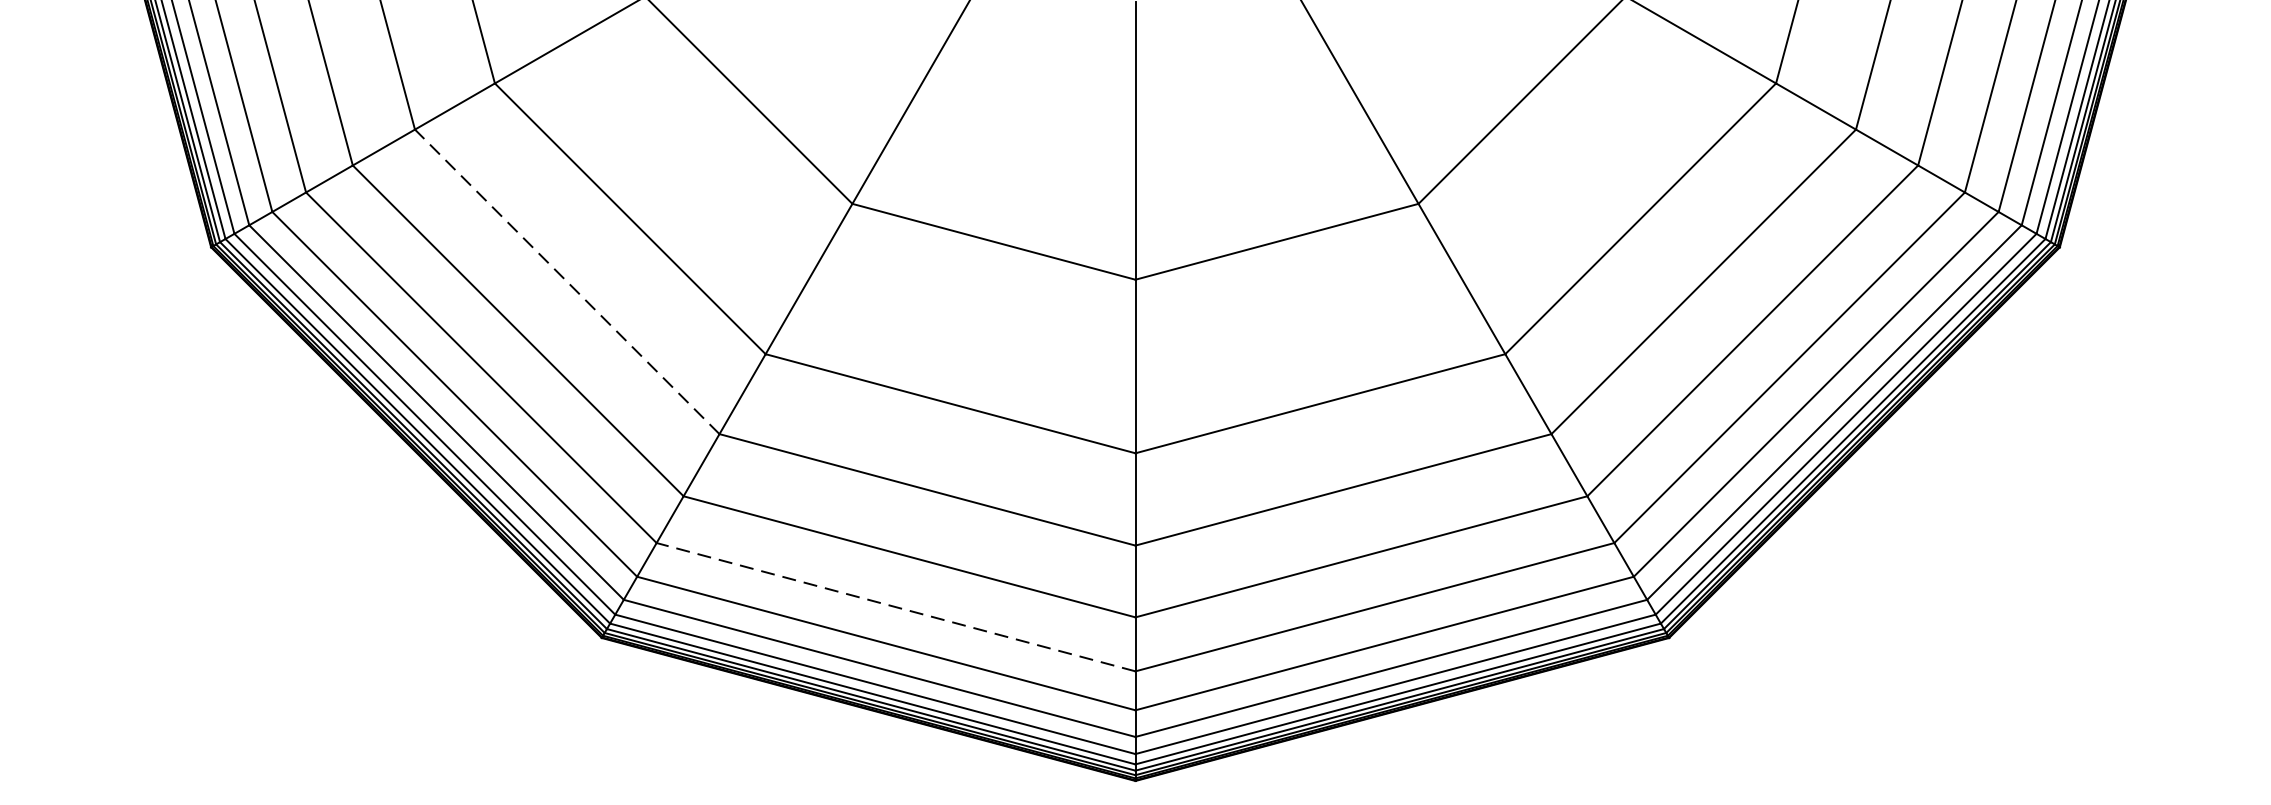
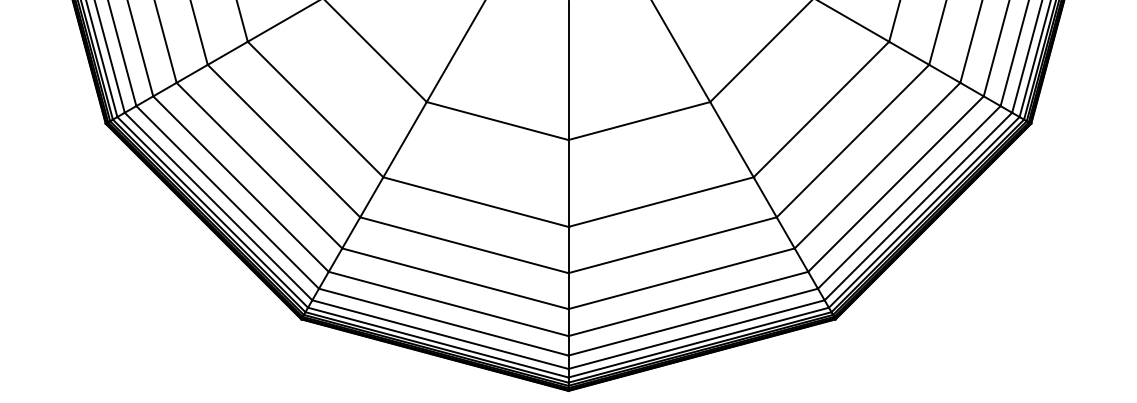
line: (568, 282) -> (284, 141), dashed -> solid
line: (895, 606) -> (448, 303), dashed -> solid

